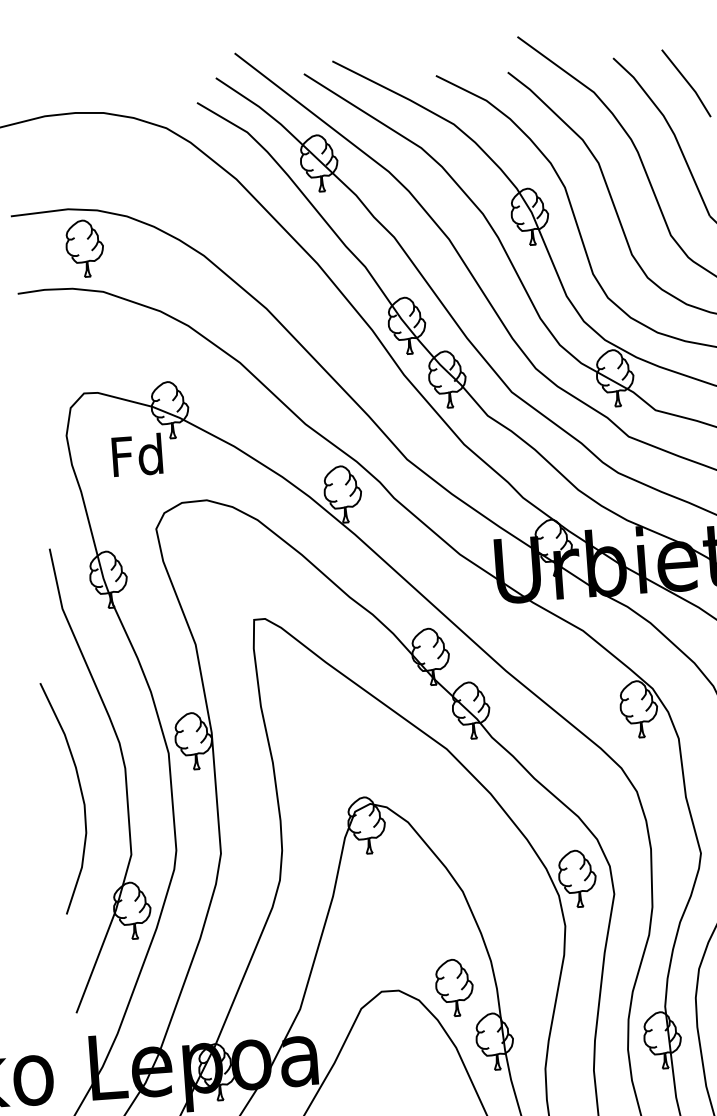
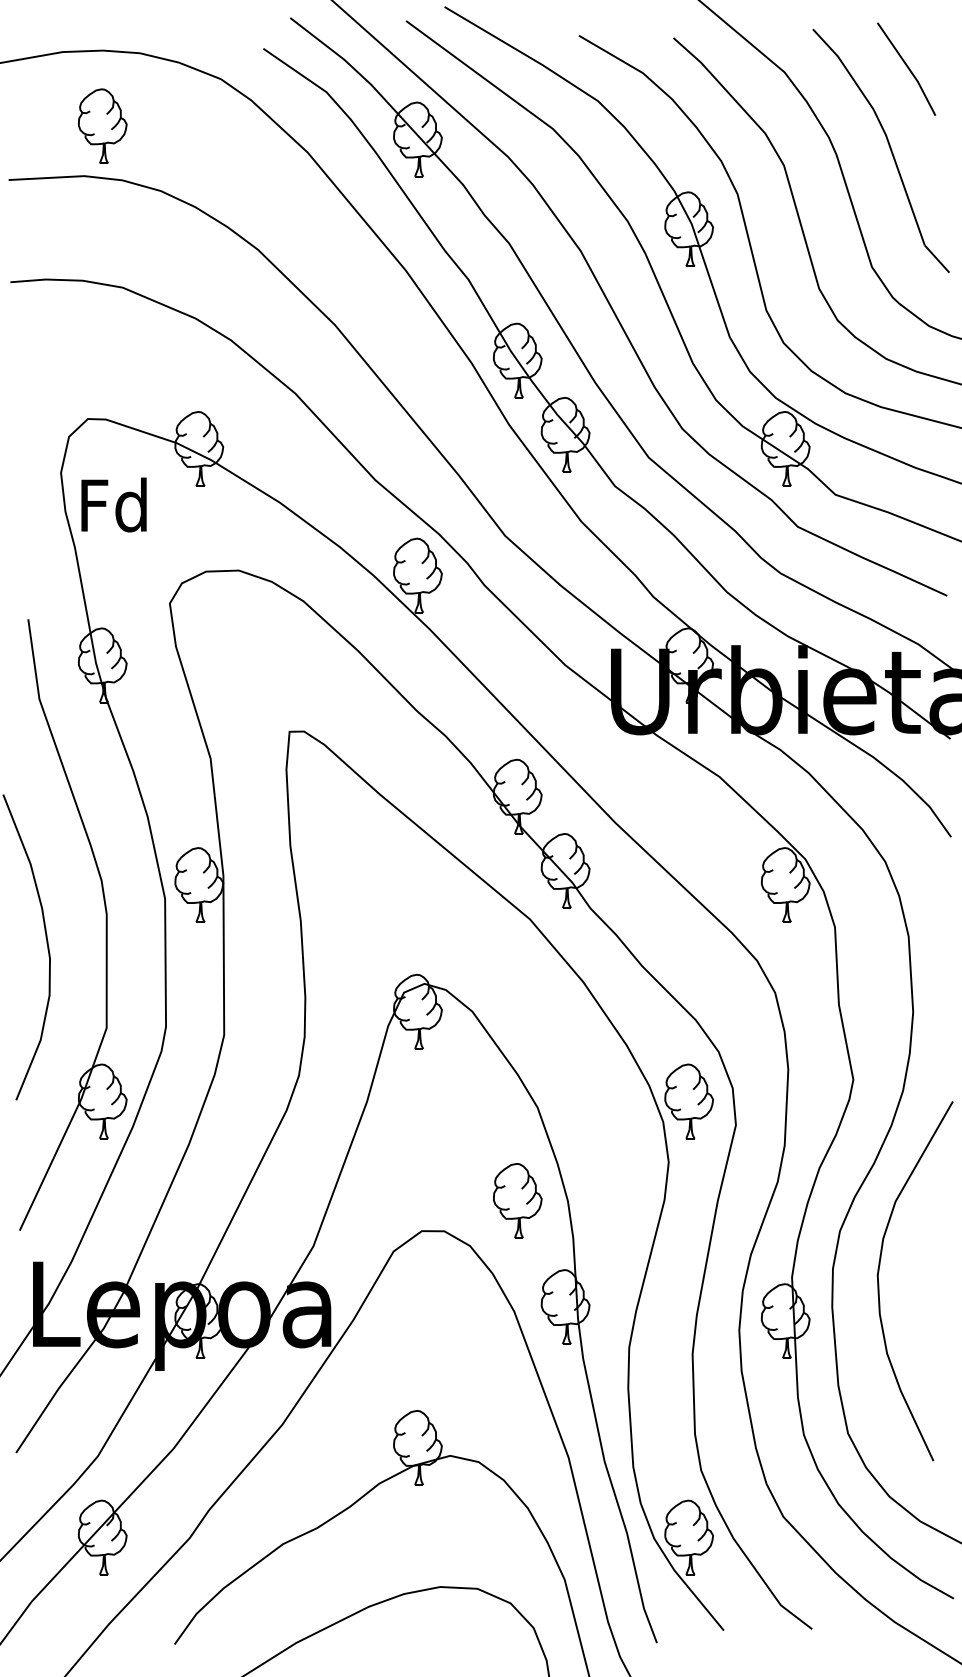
part: (84, 248) -> (102, 125), moved
text: (136, 454) -> (113, 504), moved
part: (454, 987) -> (517, 1200), moved

